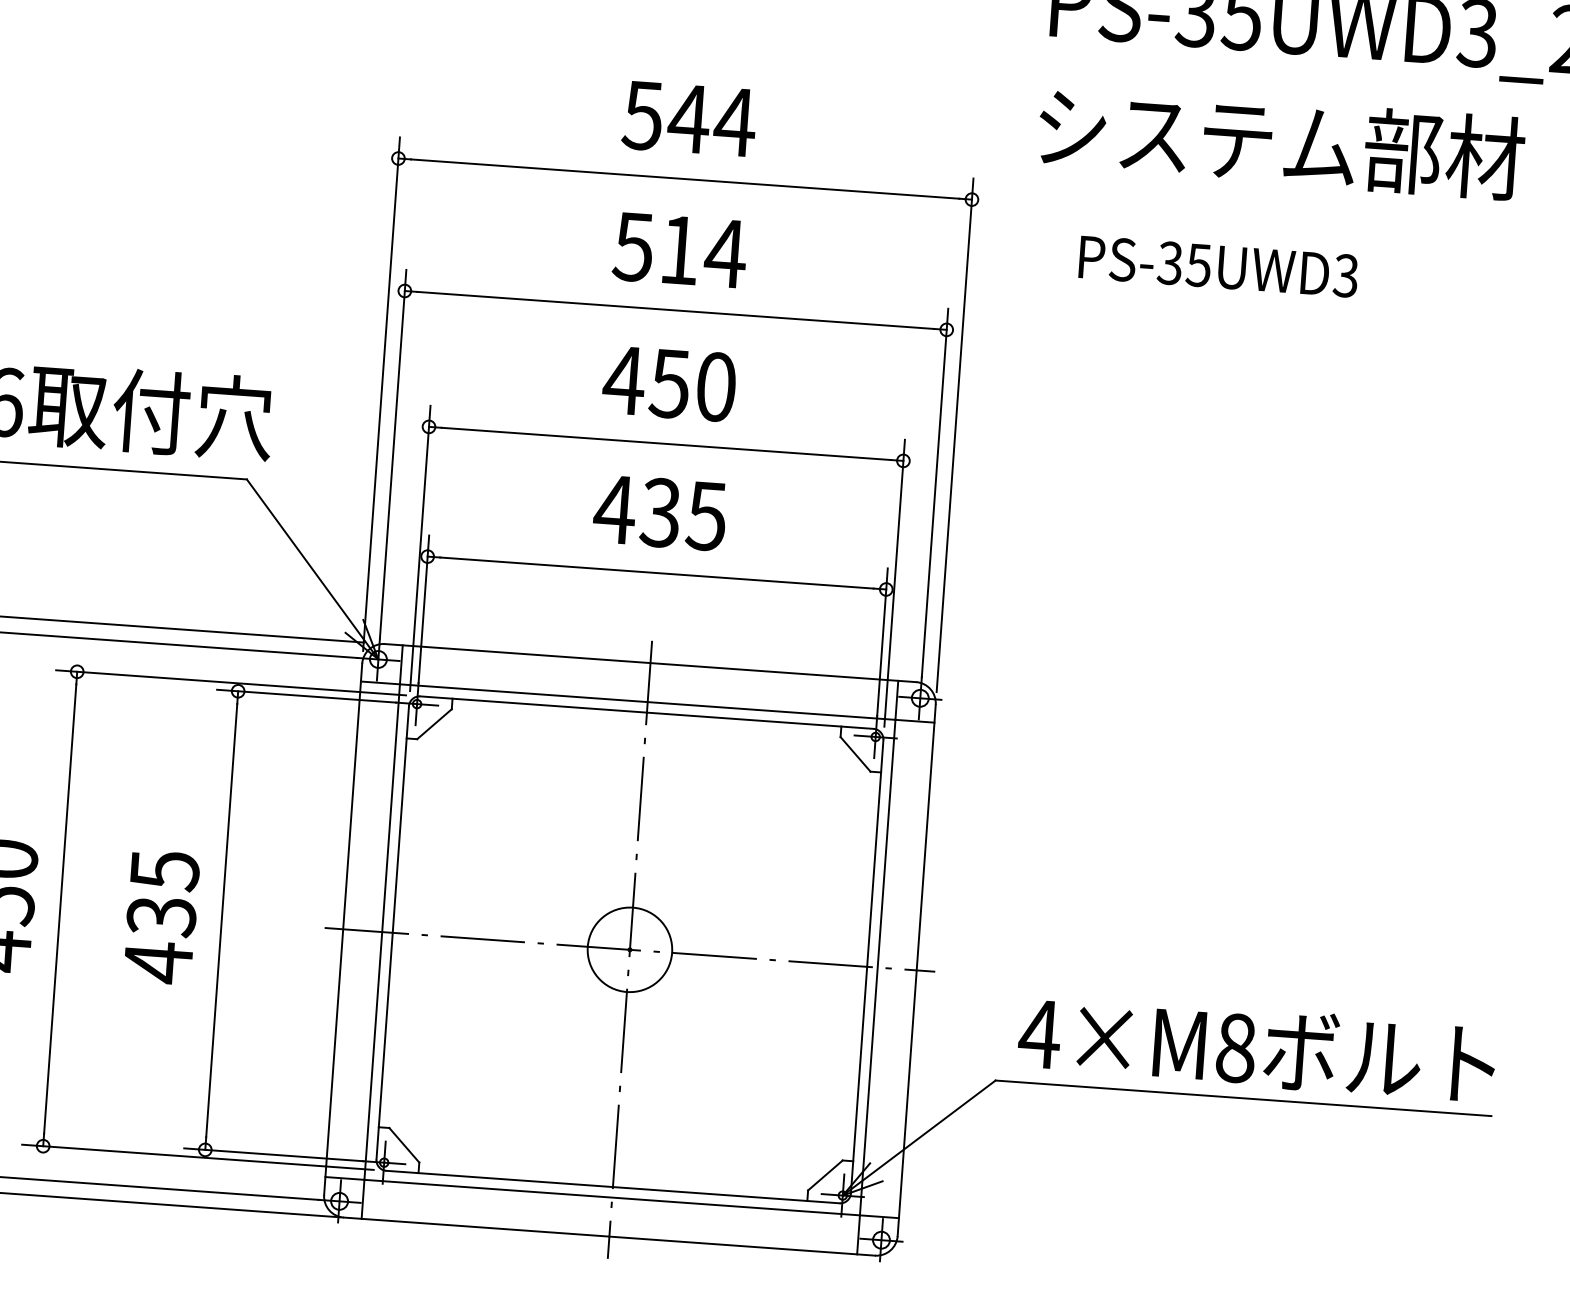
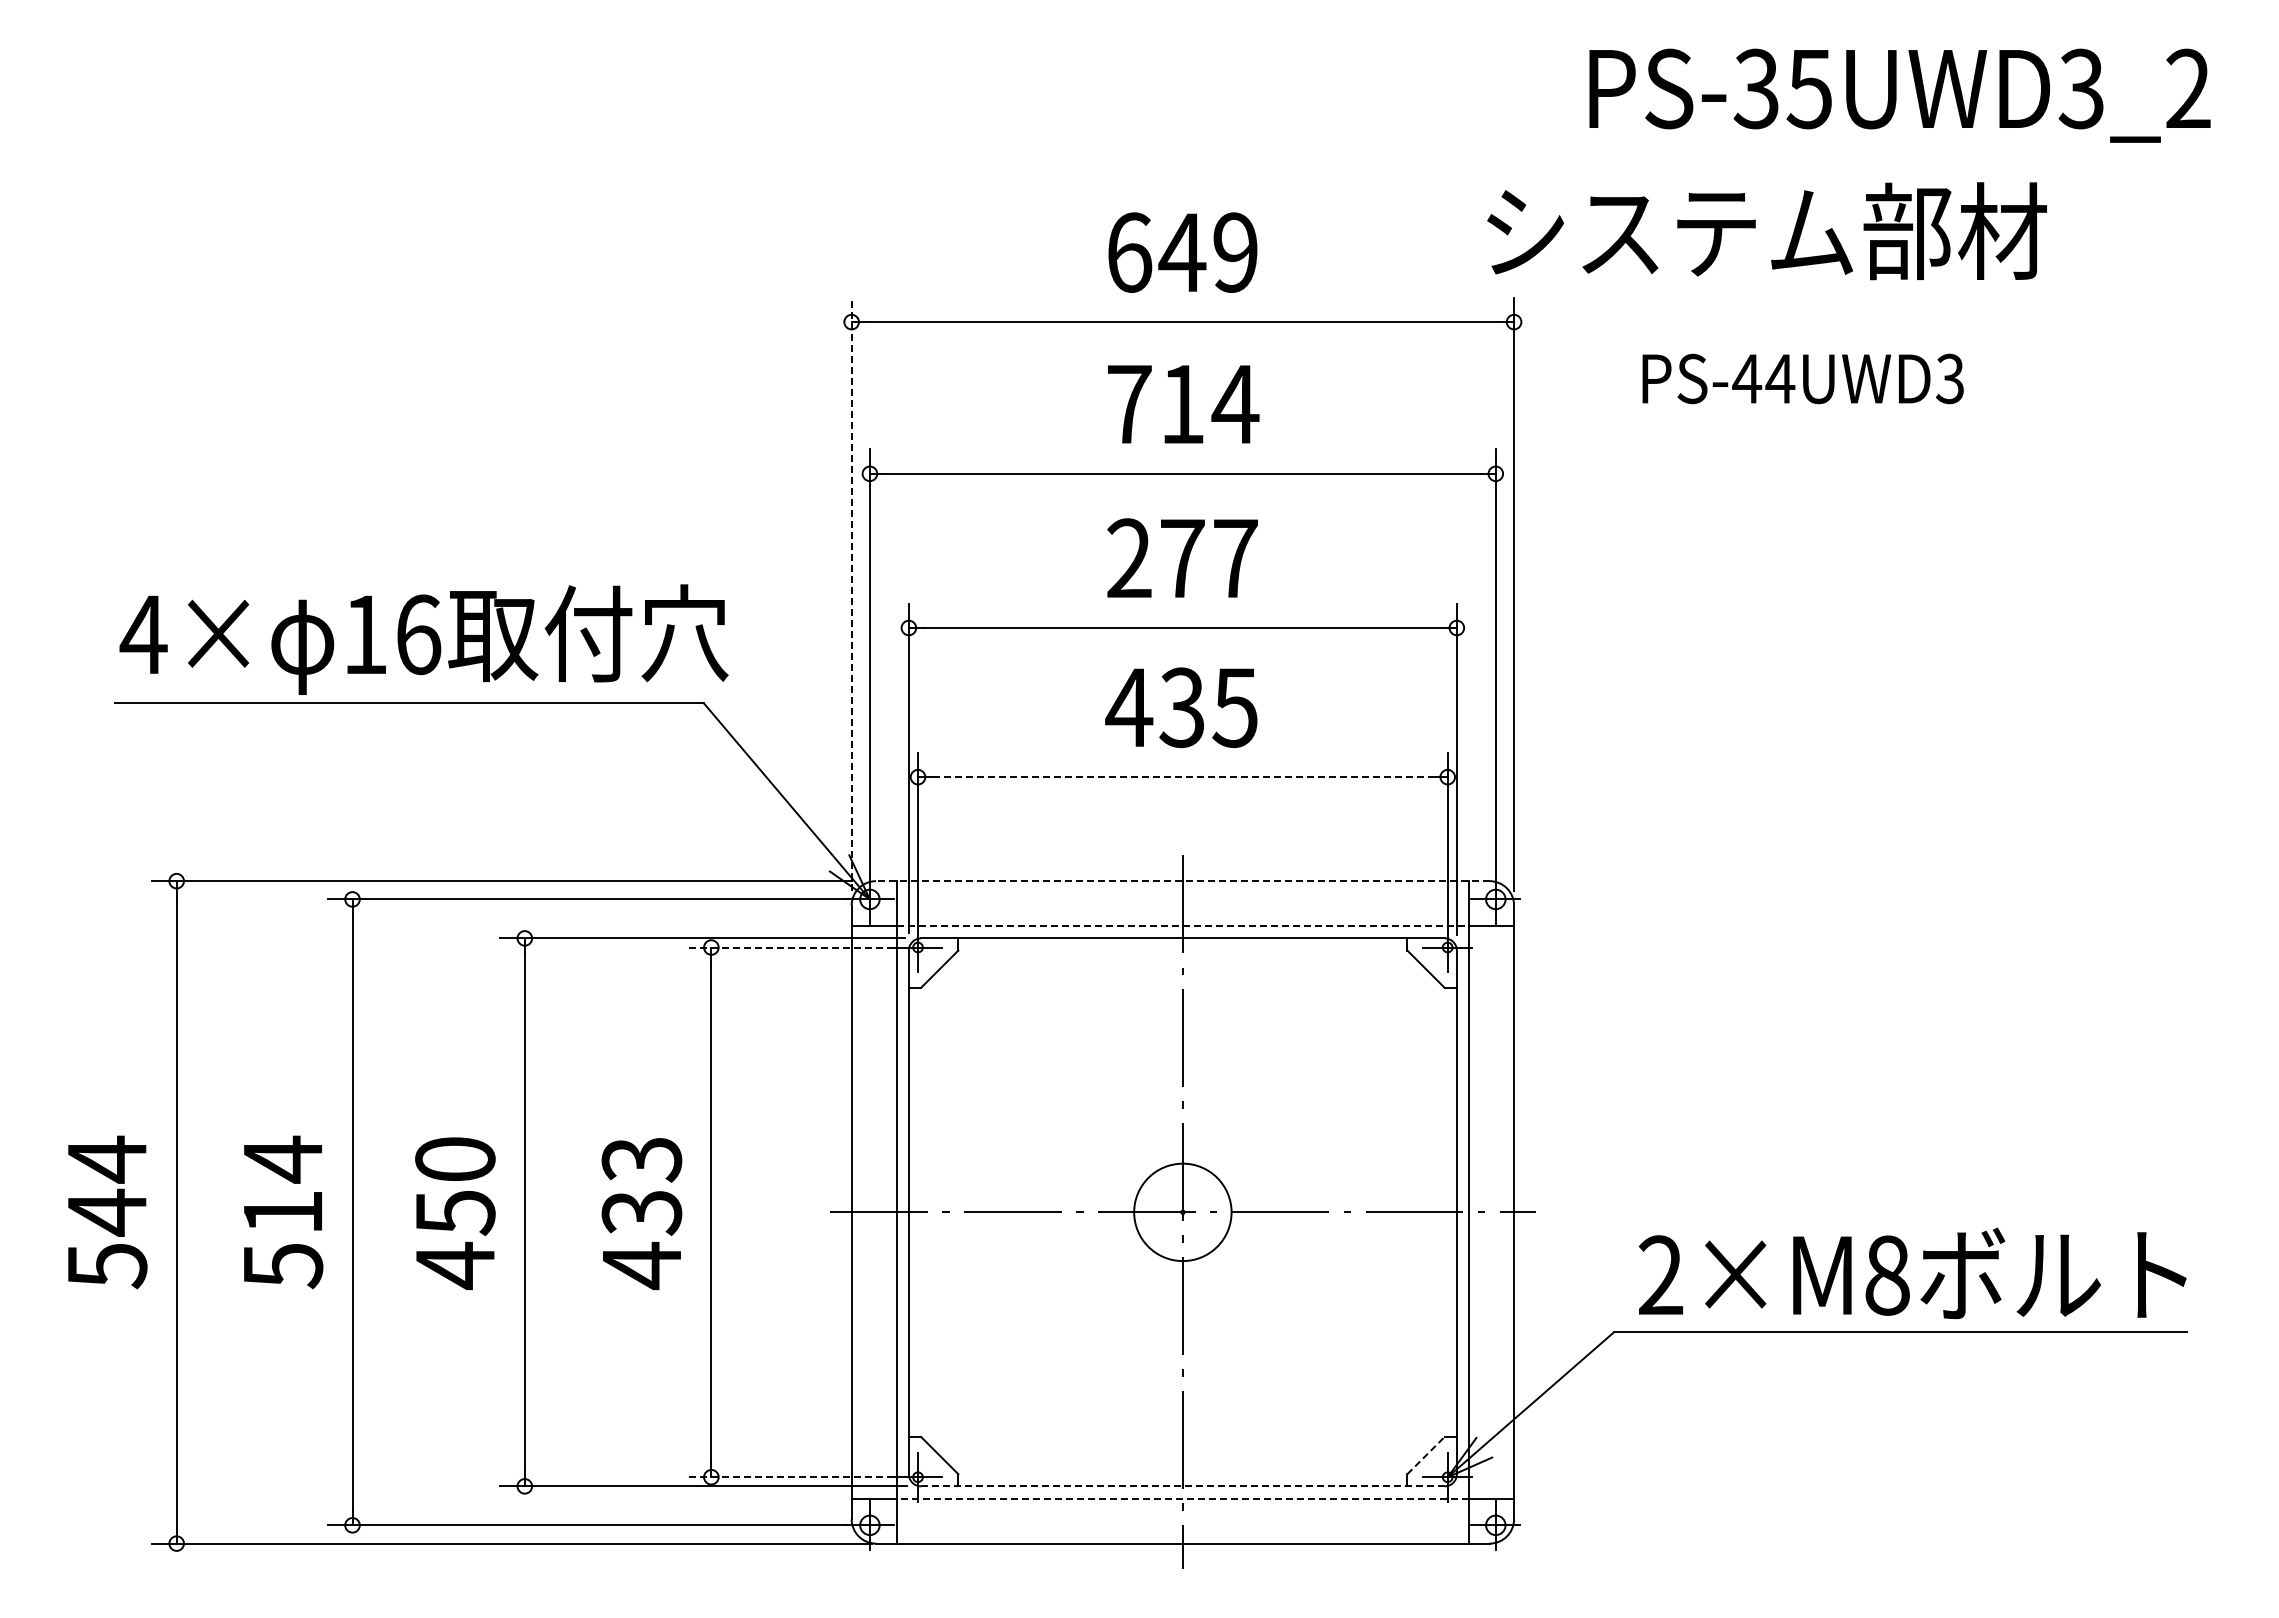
text: (689, 118) -> (1182, 252), 544 -> 649
text: (1280, 142) -> (1766, 231), moved
text: (633, 247) -> (1128, 404), 514 -> 714
text: (1184, 263) -> (1763, 378), PS-35UWD3 -> PS-44UWD3
text: (669, 383) -> (1181, 558), 450 -> 277
line: (381, 394) -> (851, 594), solid -> dashed
line: (657, 573) -> (1183, 777), solid -> dashed
line: (650, 663) -> (1182, 881), solid -> dashed
line: (305, 696) -> (789, 947), solid -> dashed
line: (648, 702) -> (1183, 926), solid -> dashed
text: (164, 870) -> (641, 1159), 435 -> 433
text: (1039, 1033) -> (1660, 1274), 4×M8 -> 2×M8
line: (272, 1154) -> (789, 1477), solid -> dashed
line: (825, 1175) -> (1426, 1455), solid -> dashed
line: (612, 1187) -> (1182, 1486), solid -> dashed
line: (611, 1197) -> (1182, 1498), solid -> dashed

